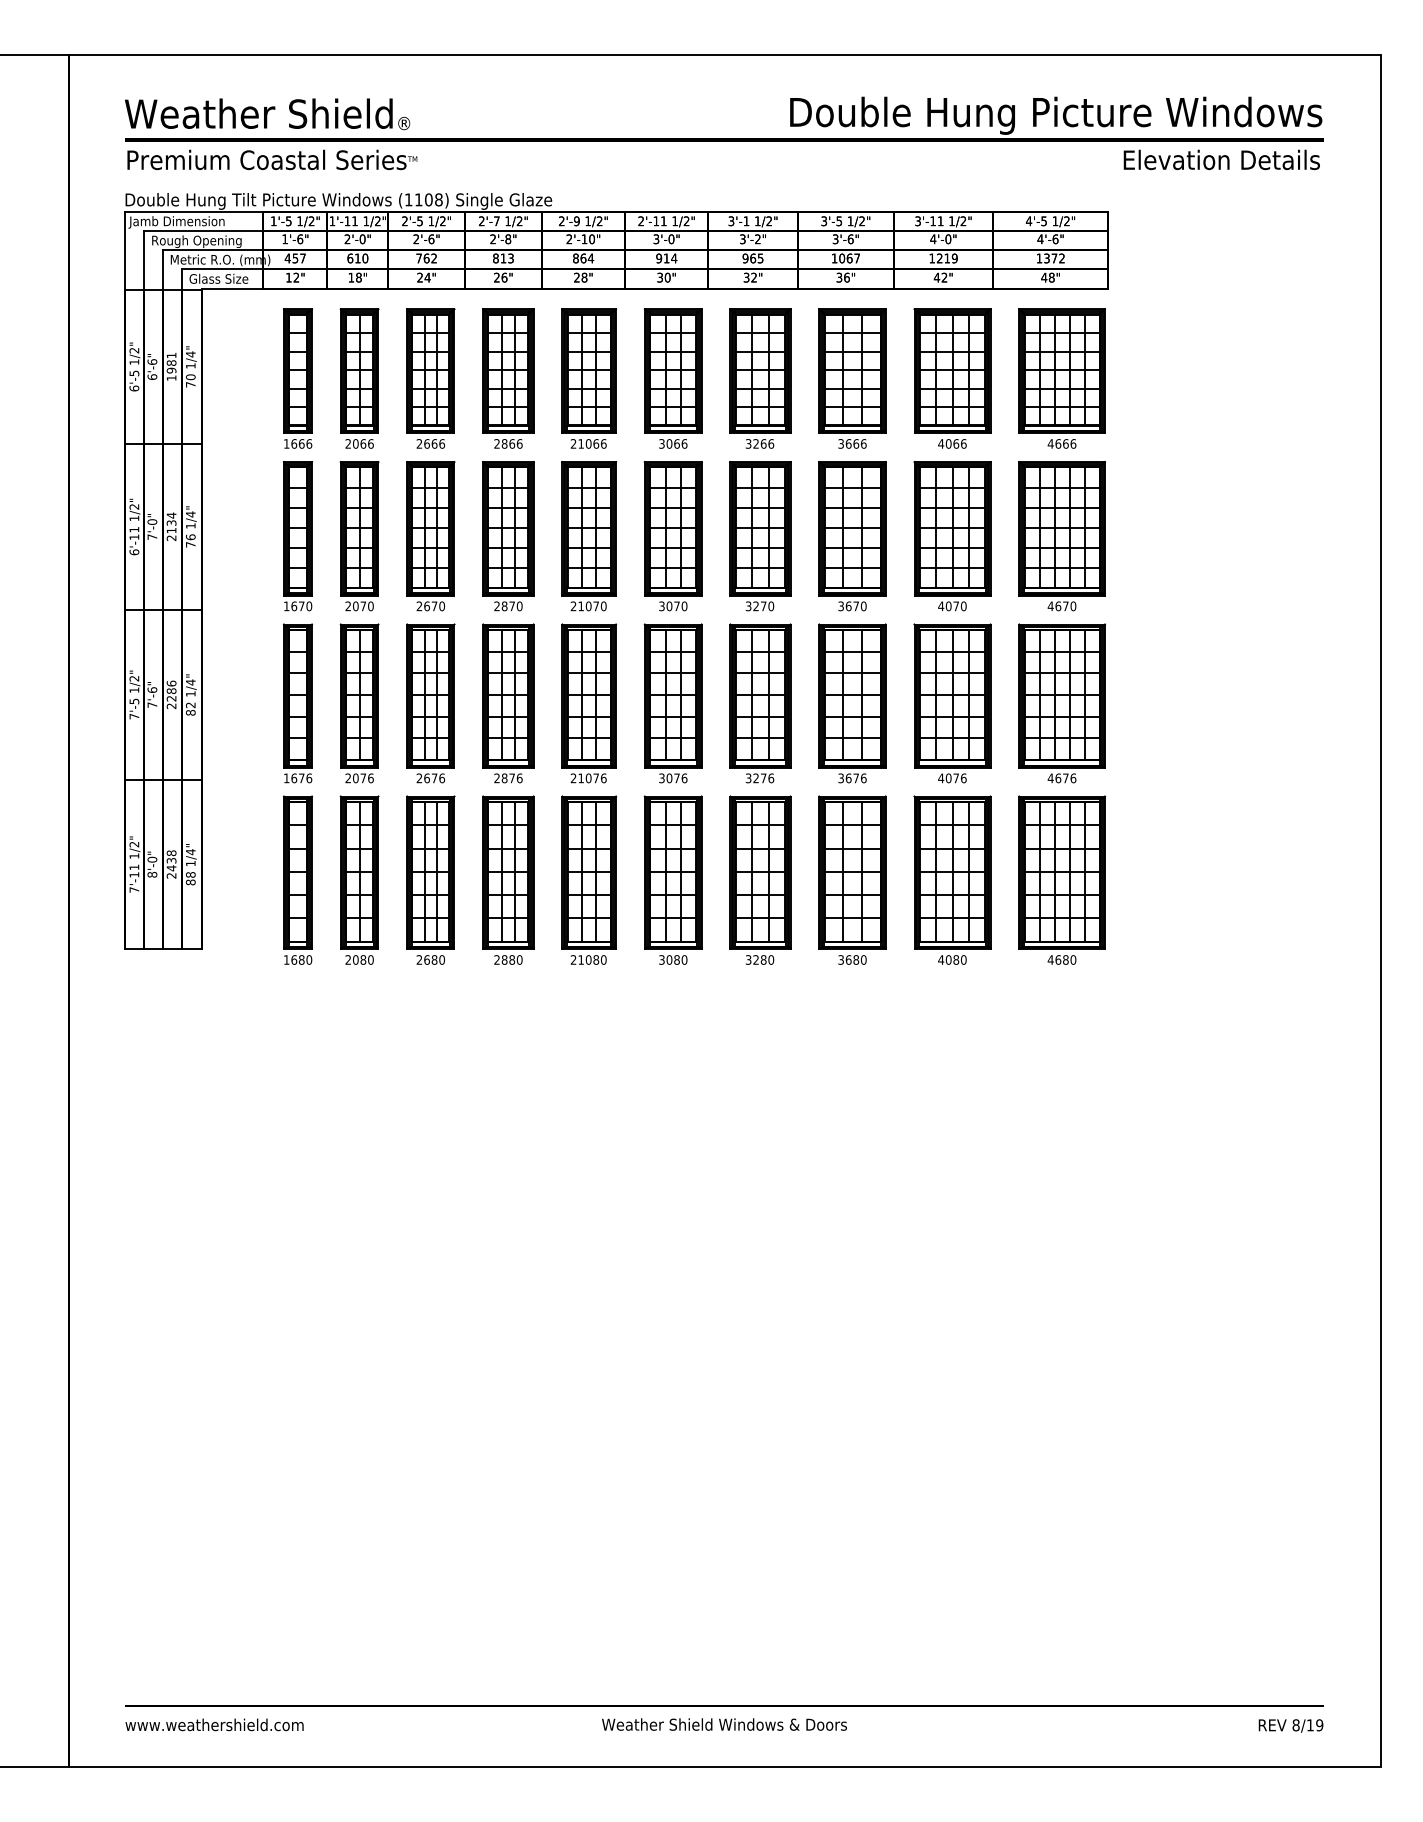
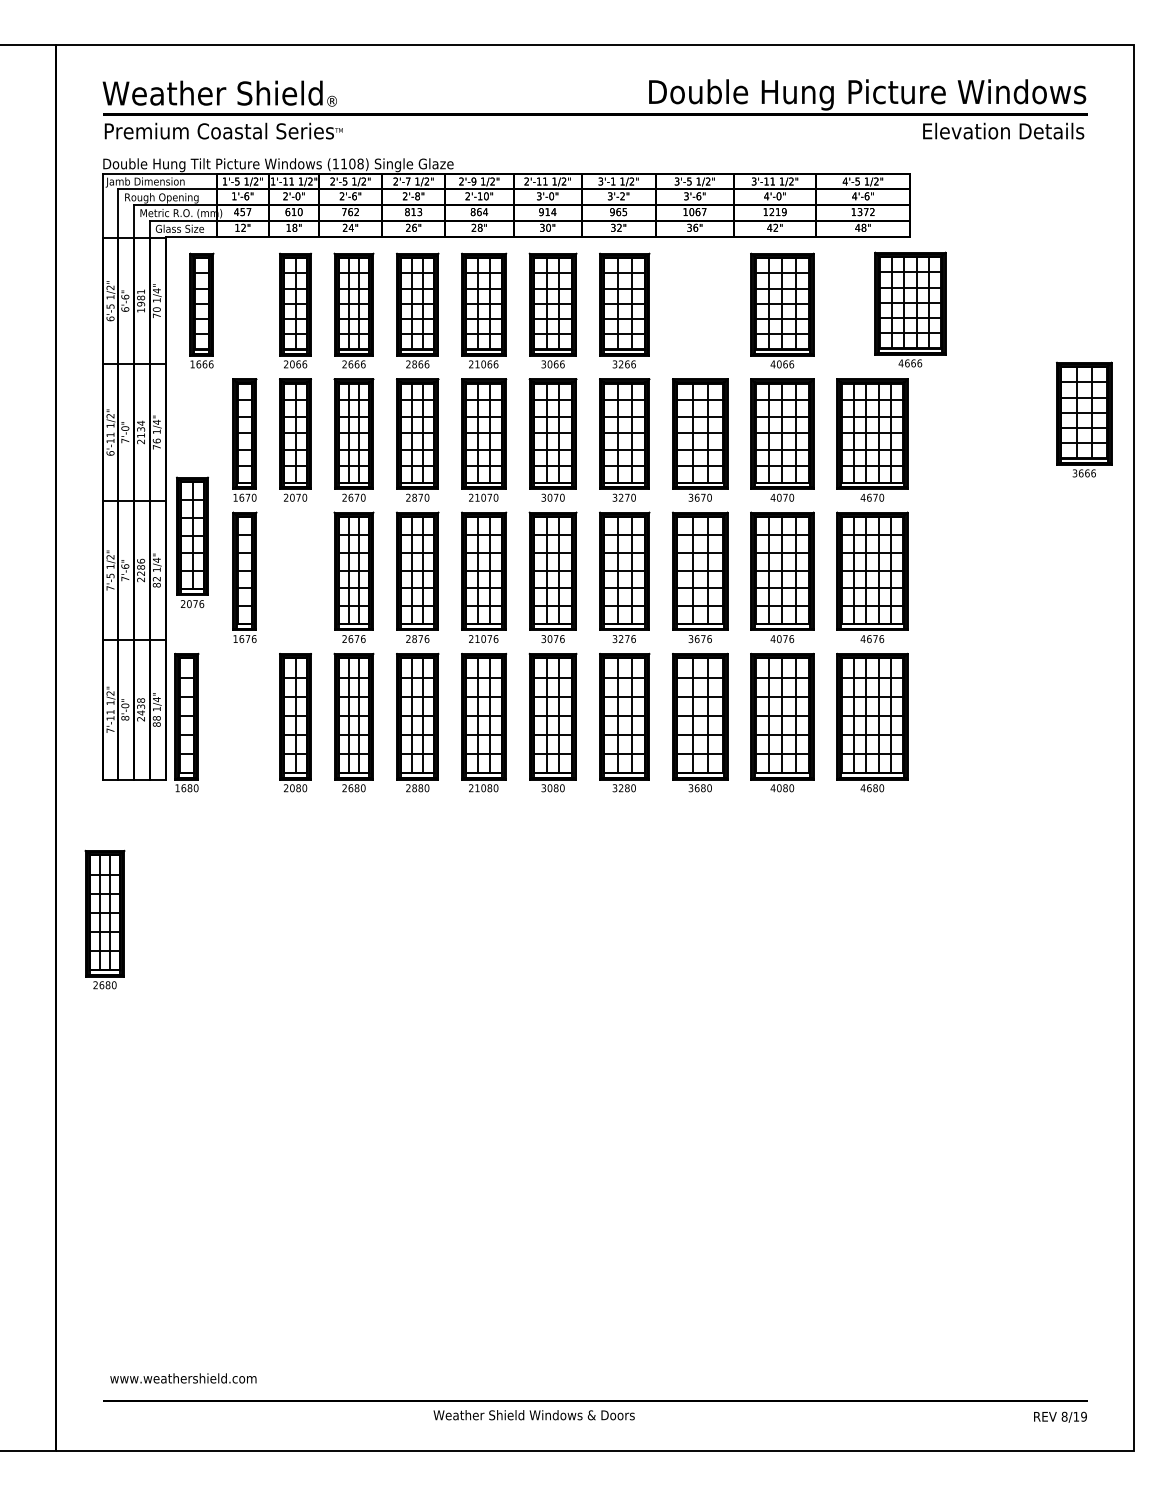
part: (297, 378) -> (201, 310), moved
part: (852, 378) -> (1084, 419), moved
part: (1062, 378) -> (910, 309), moved
part: (359, 703) -> (192, 542), moved
part: (297, 879) -> (186, 722), moved
part: (127, 1119) -> (104, 919), added
text: (214, 1724) -> (183, 1378), moved
text: (723, 1724) -> (533, 1415), moved

